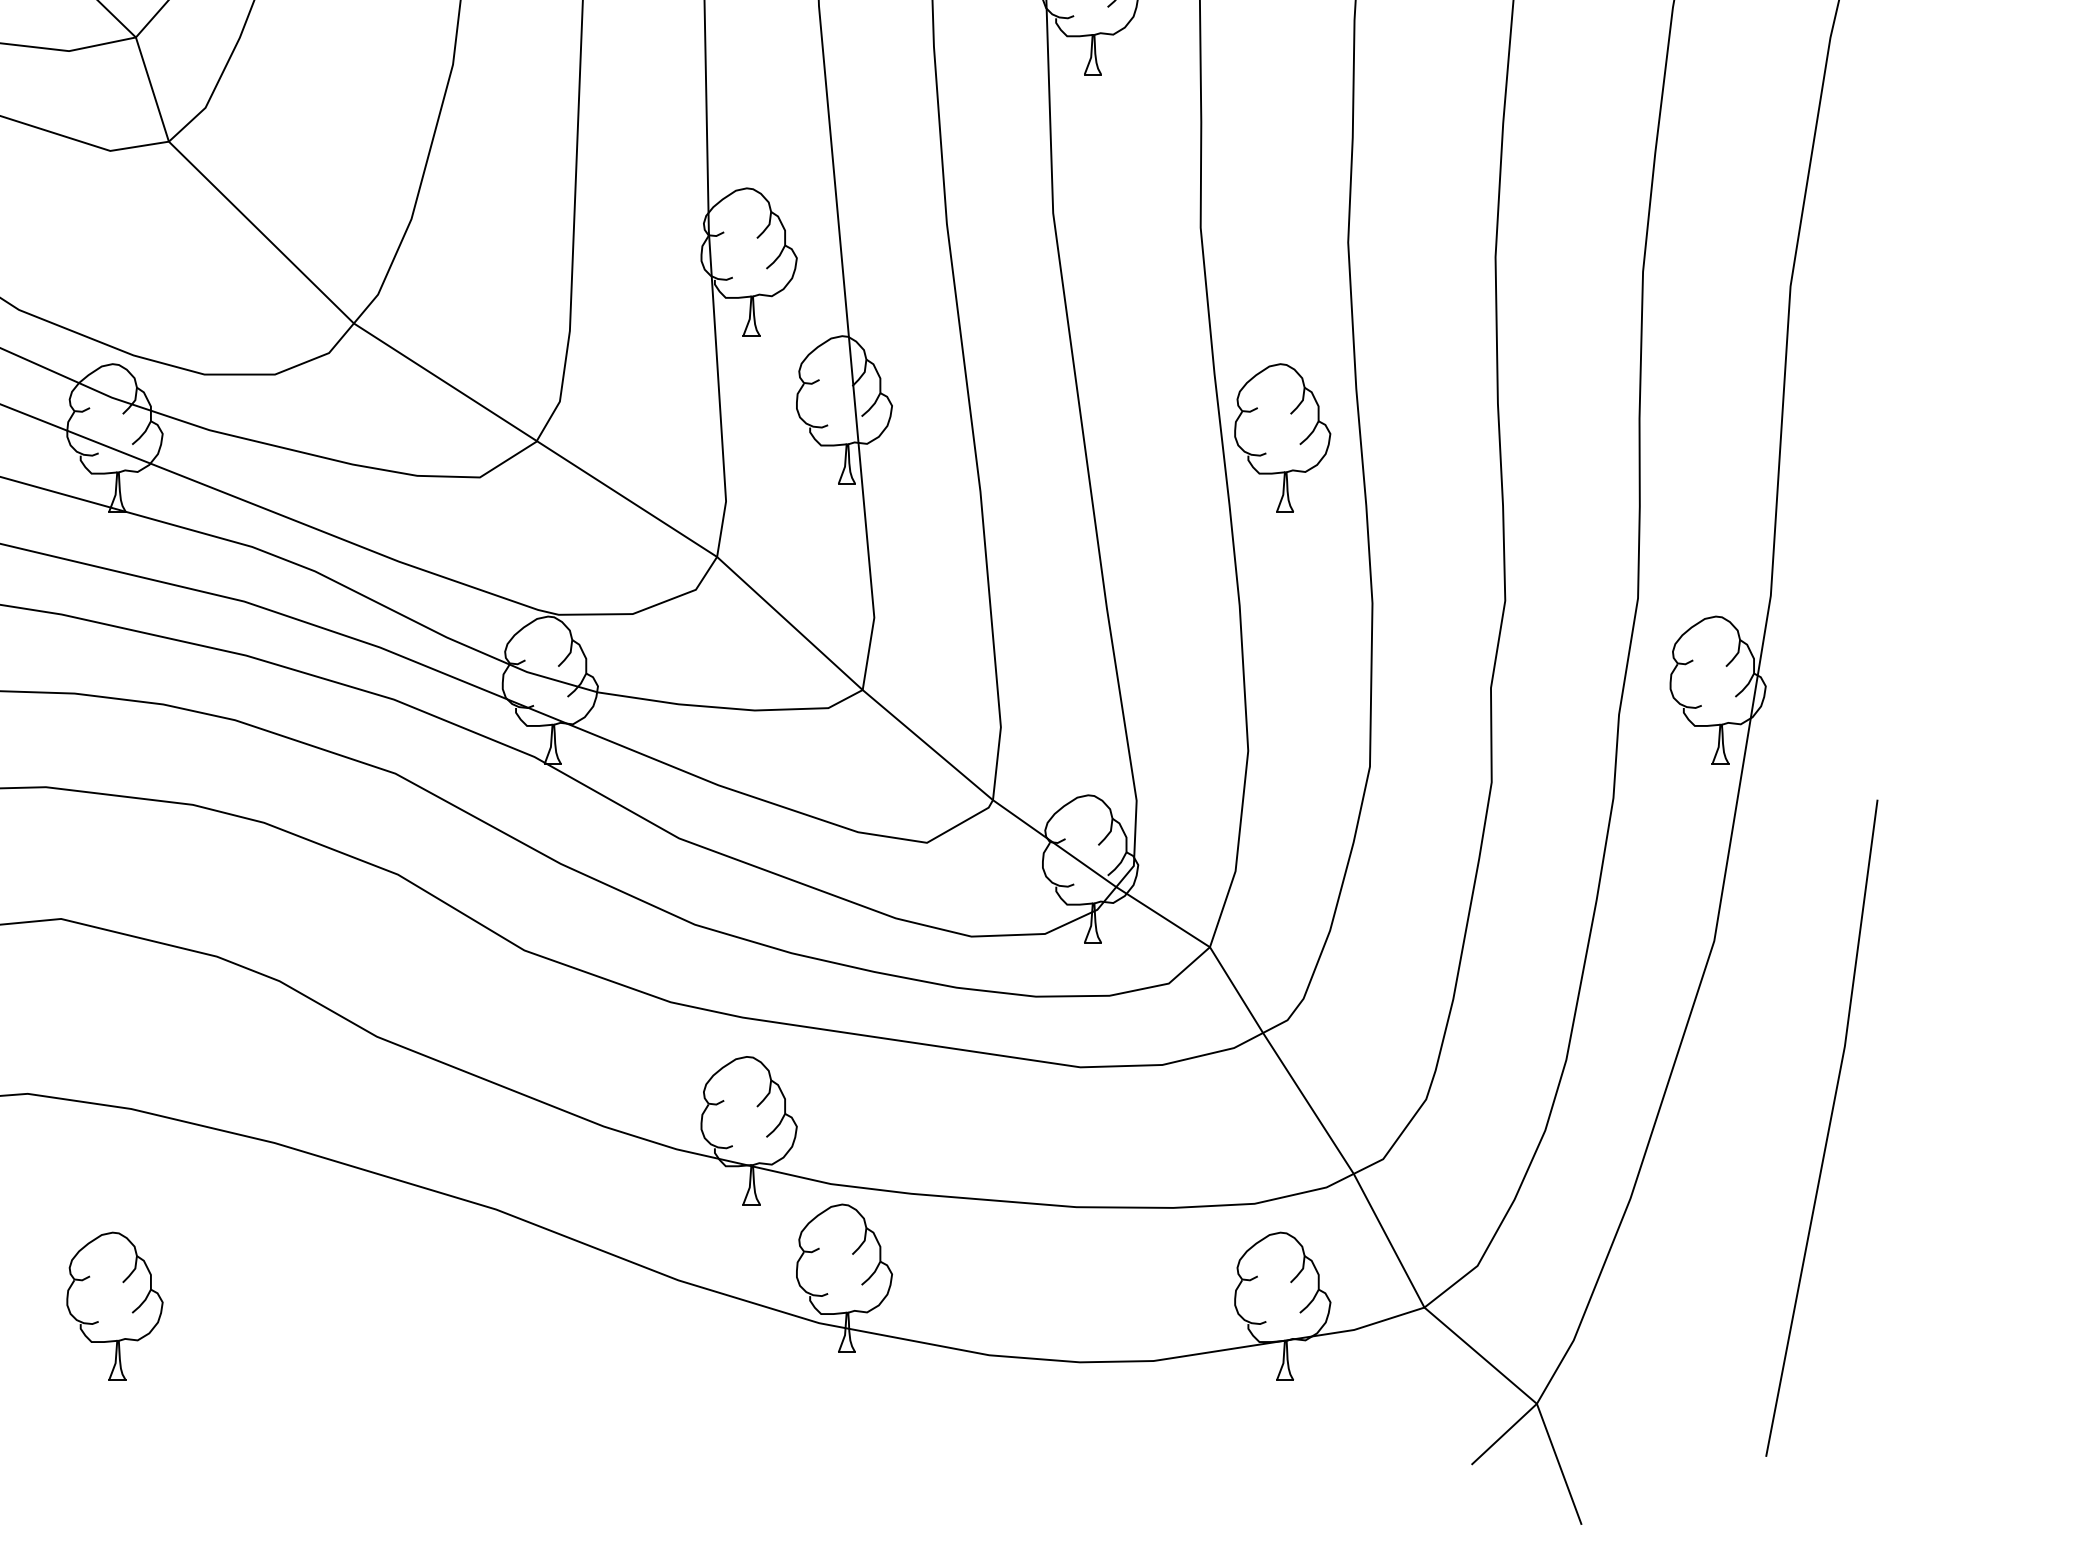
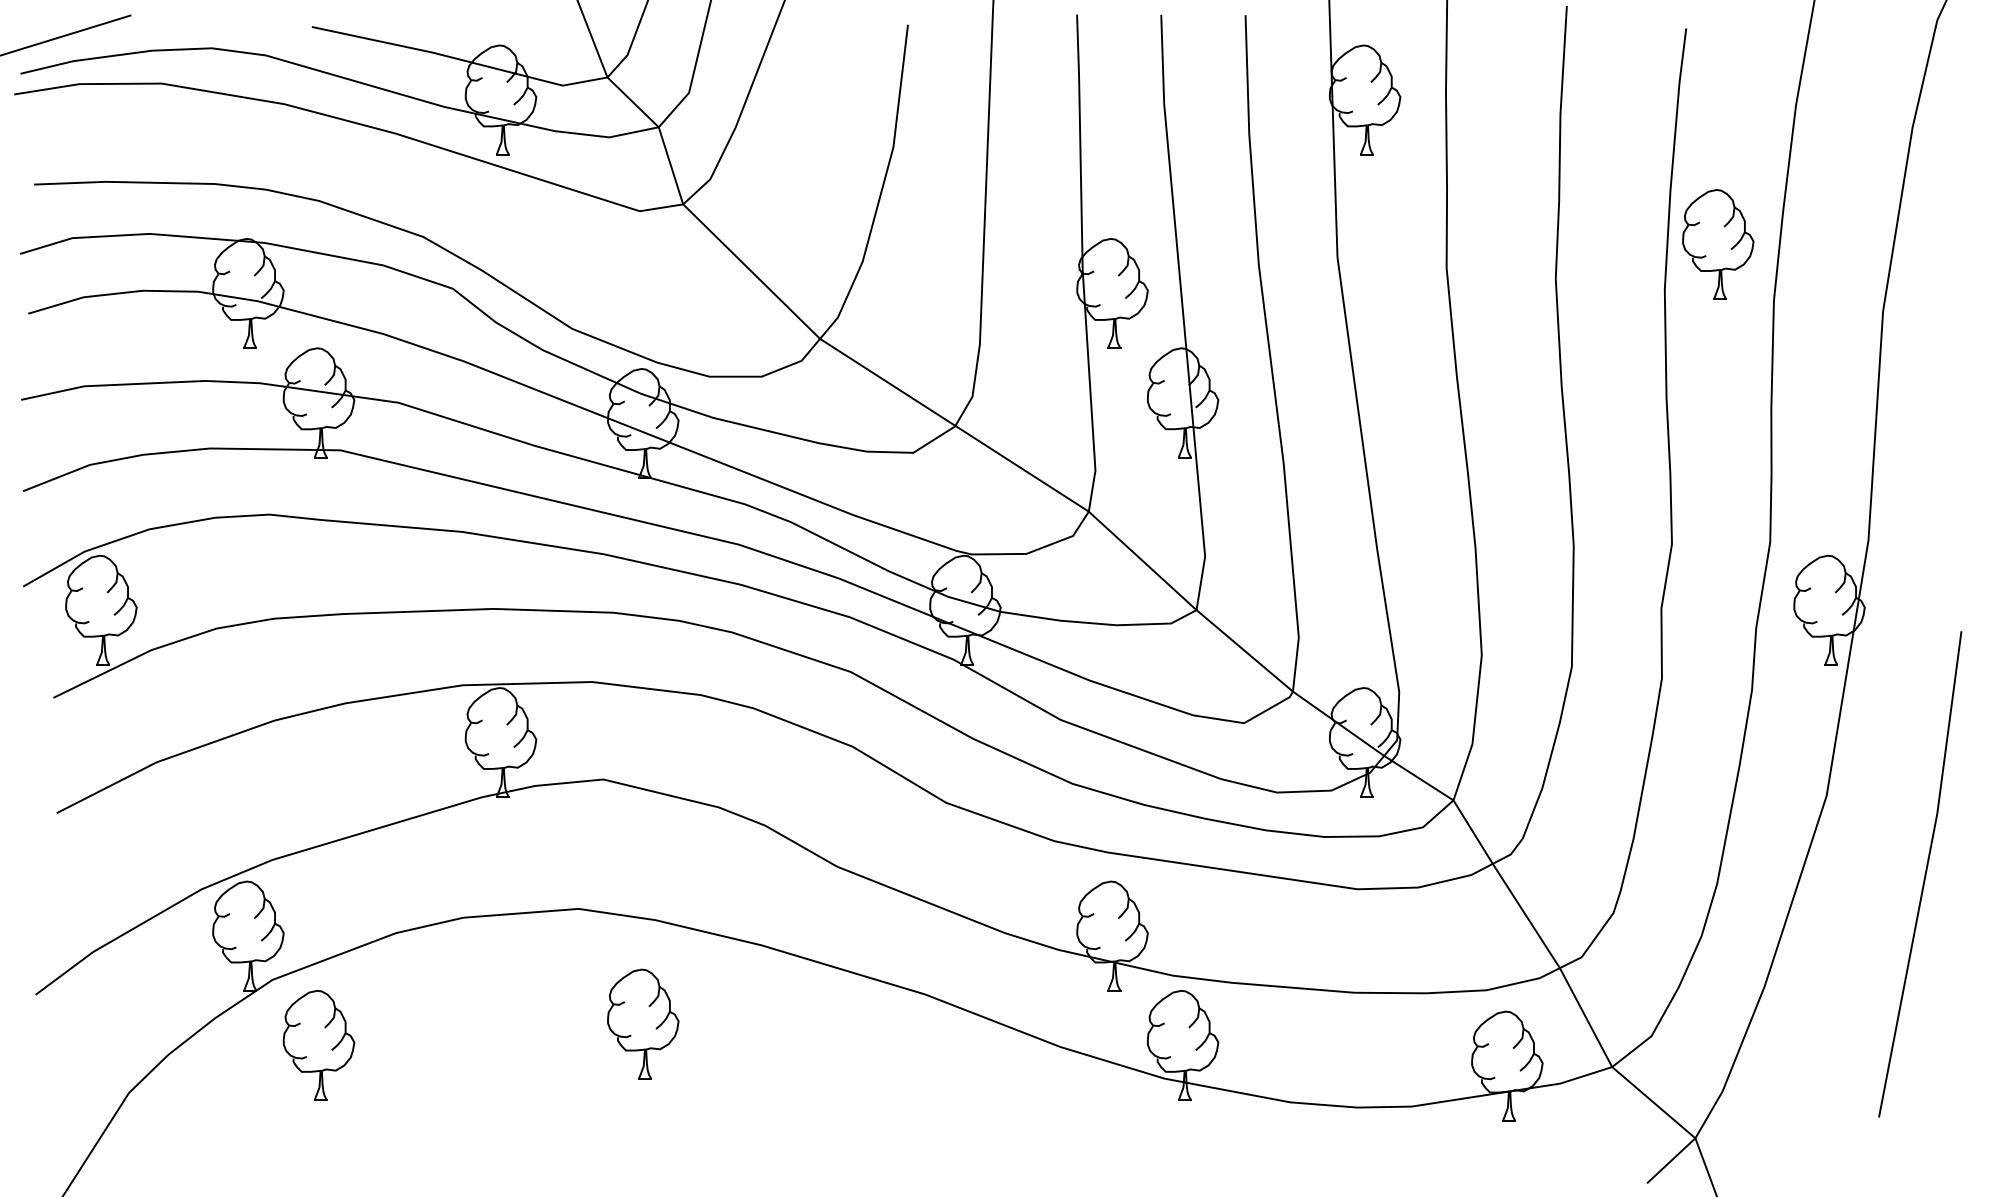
part: (1282, 437) -> (1718, 244), moved
line: (1827, 1128) -> (1924, 874), moved
part: (115, 1305) -> (643, 1023), moved

